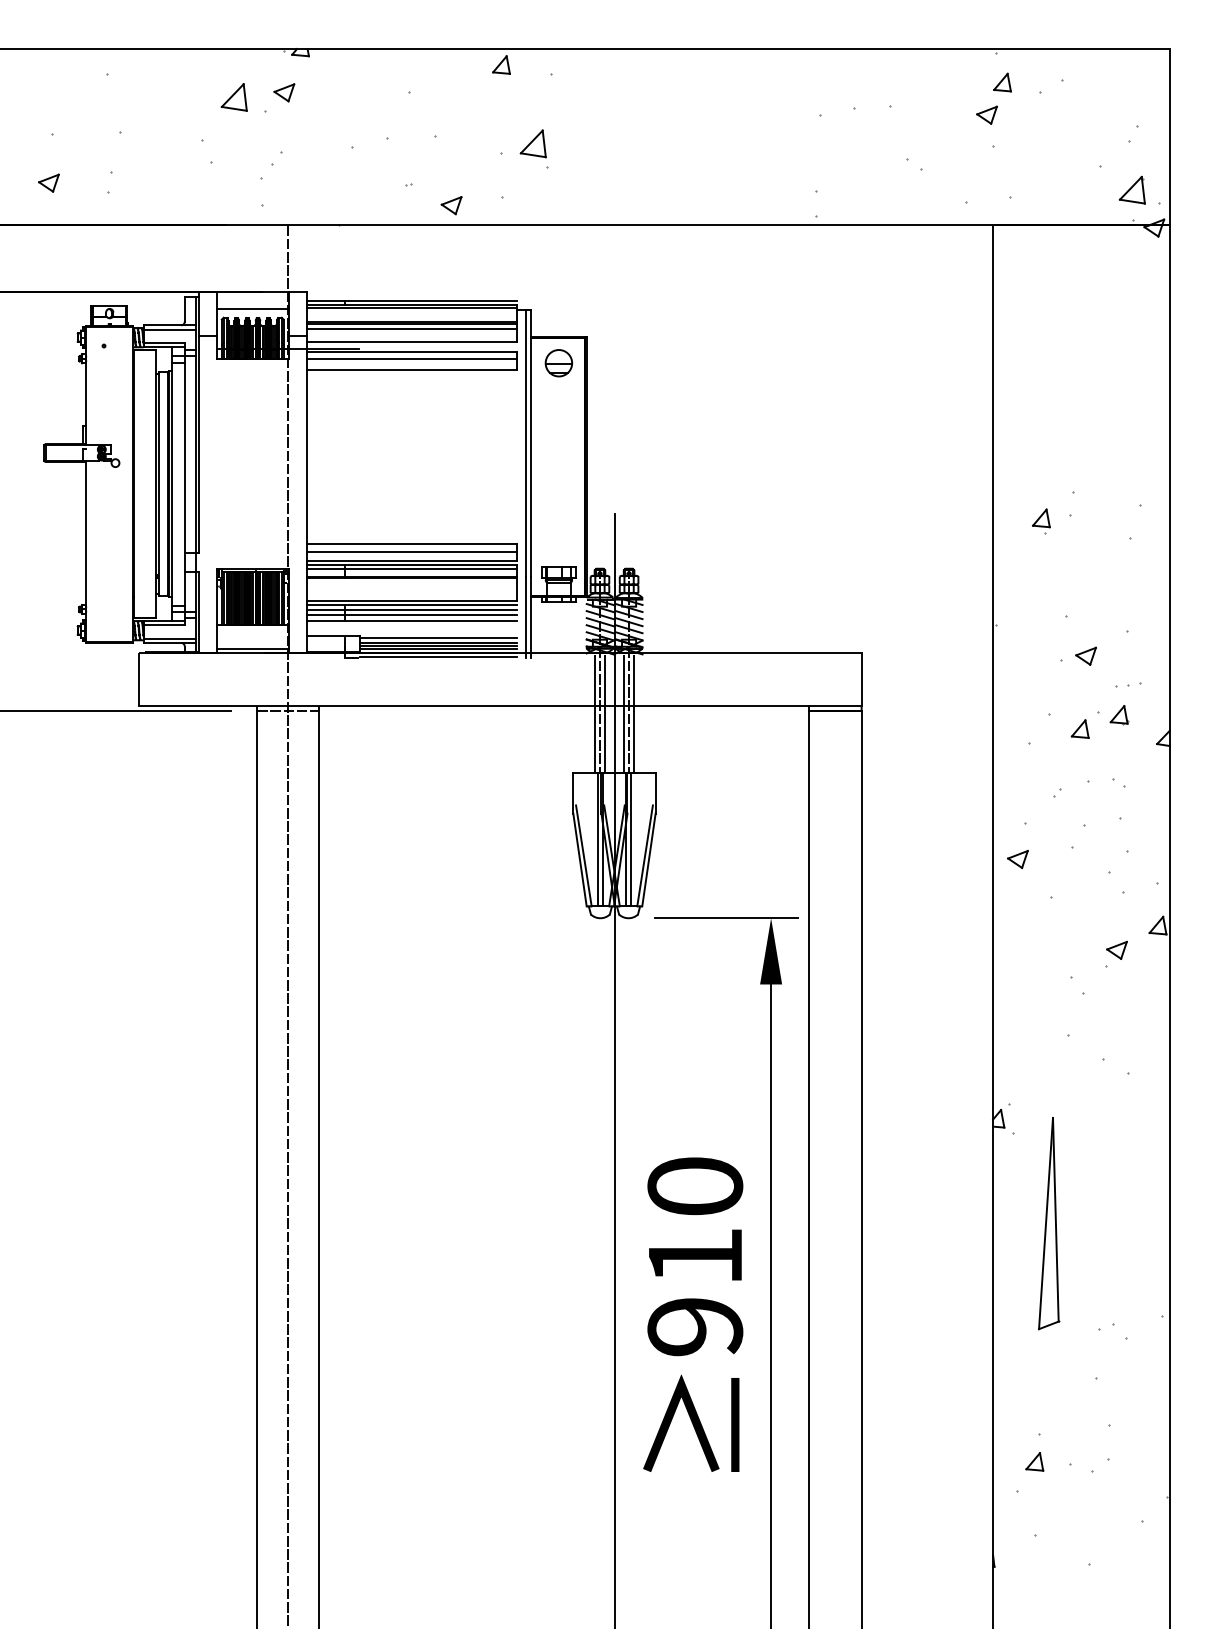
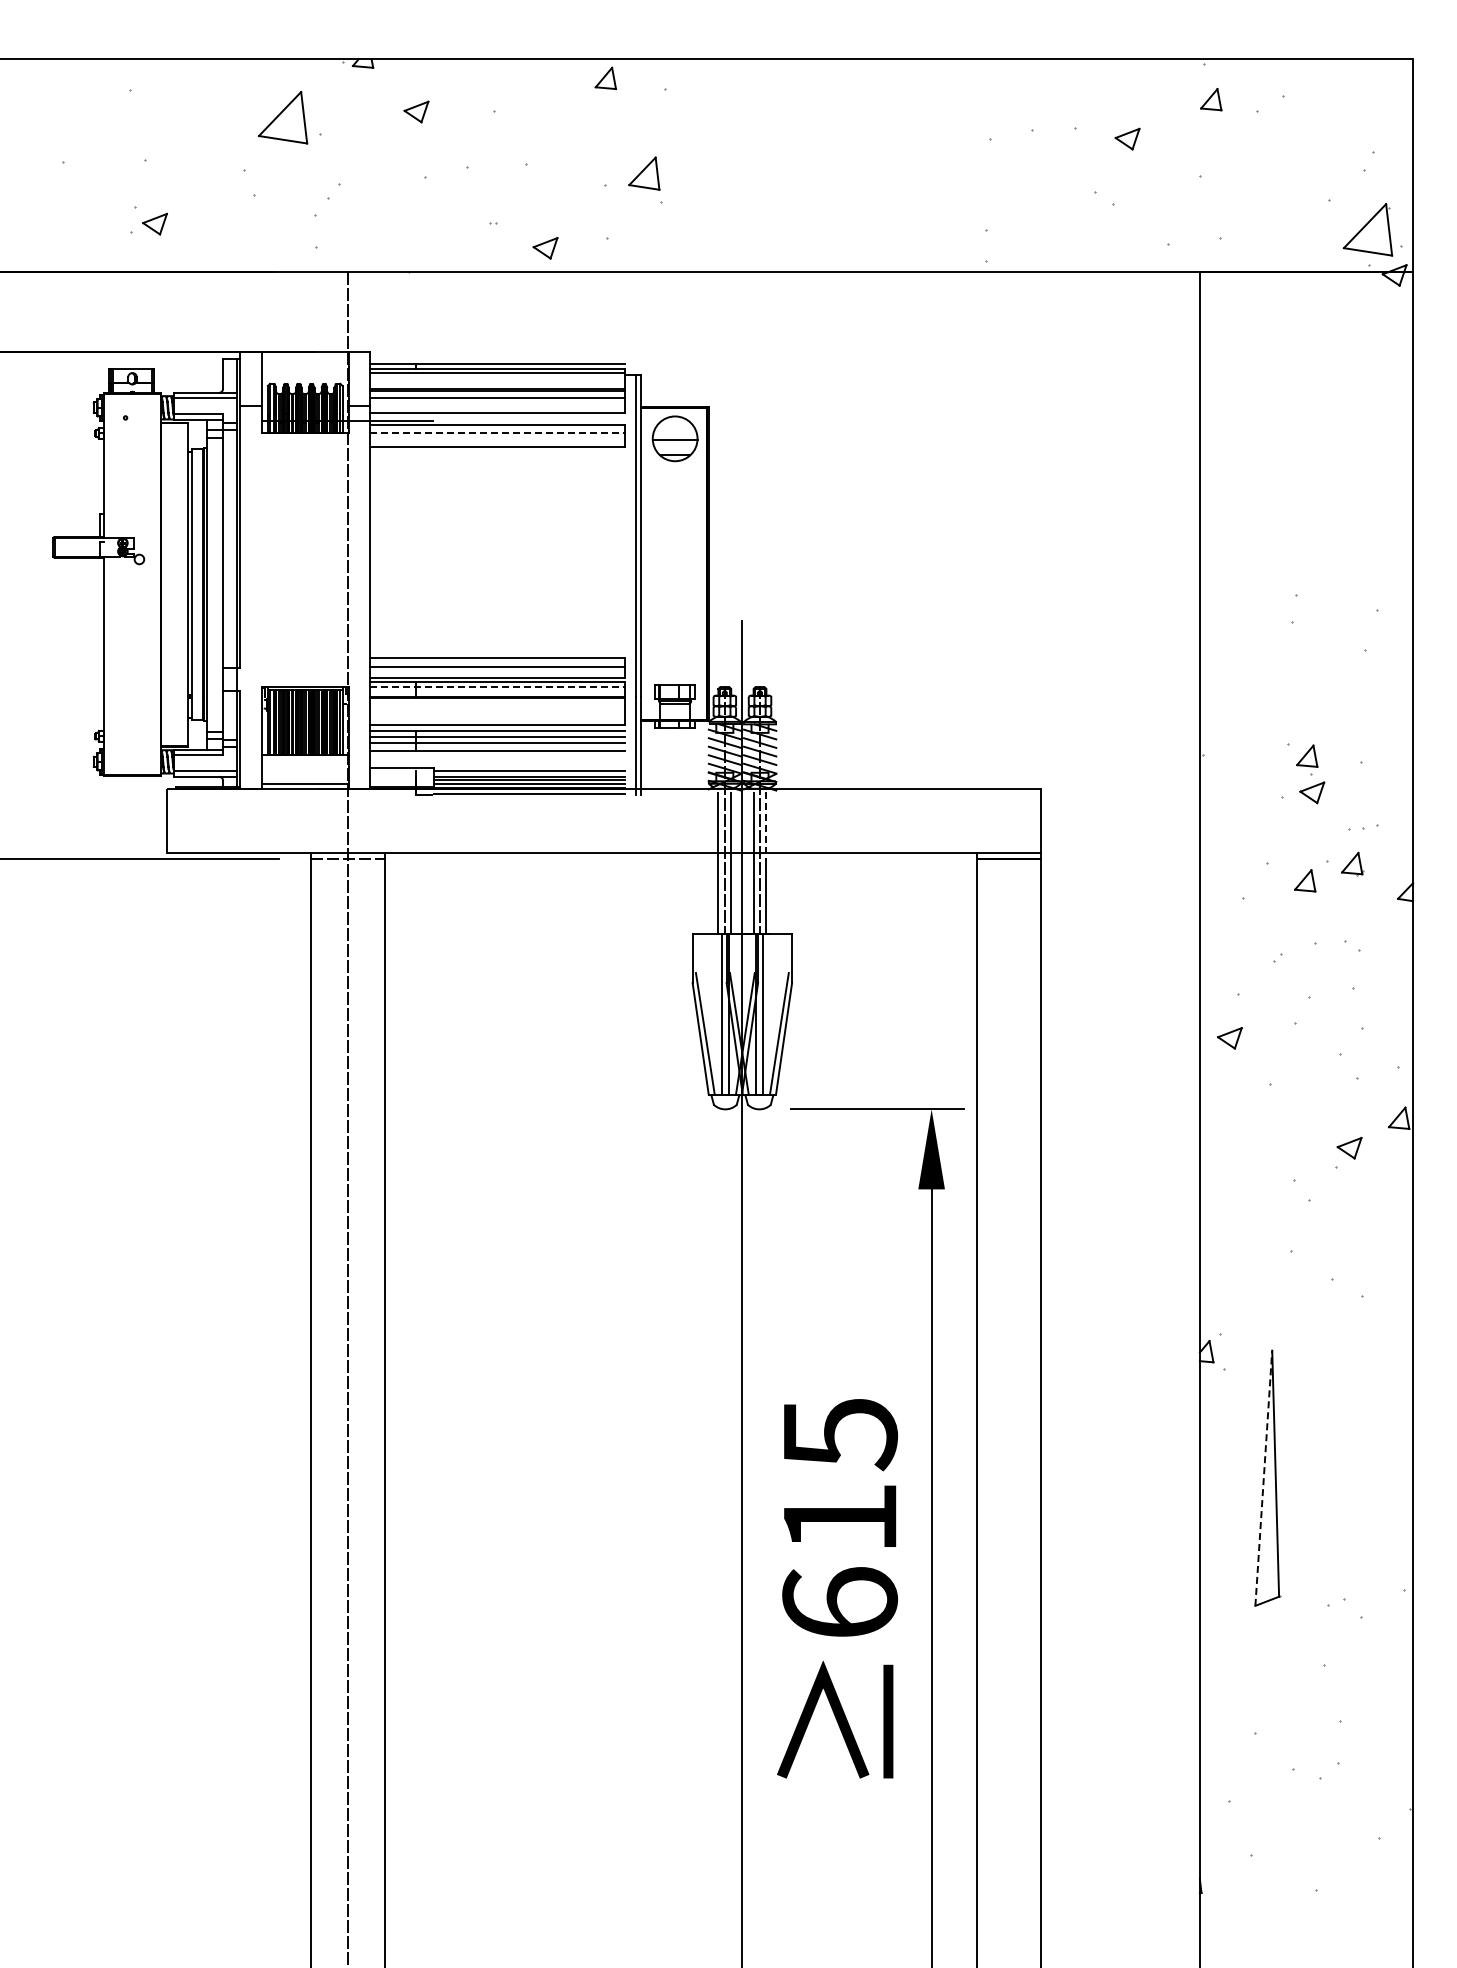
part: (284, 92) -> (416, 111), moved
part: (233, 97) -> (282, 117), size x1.6
part: (987, 114) -> (1127, 138), moved
part: (48, 183) -> (154, 224), moved
part: (1132, 190) -> (1368, 229), size x1.6
line: (252, 309) -> (304, 373), removed
line: (412, 358) -> (498, 433), solid -> dashed
part: (559, 363) -> (675, 438), size x1.4
part: (1041, 521) -> (1307, 759), moved
line: (412, 568) -> (498, 686), solid -> dashed
line: (634, 684) -> (766, 827), solid -> dashed
line: (1045, 1223) -> (1263, 1478), solid -> dashed
text: (695, 1256) -> (840, 1518), 910 -> 615
part: (1035, 1461) -> (1250, 1765), removed

